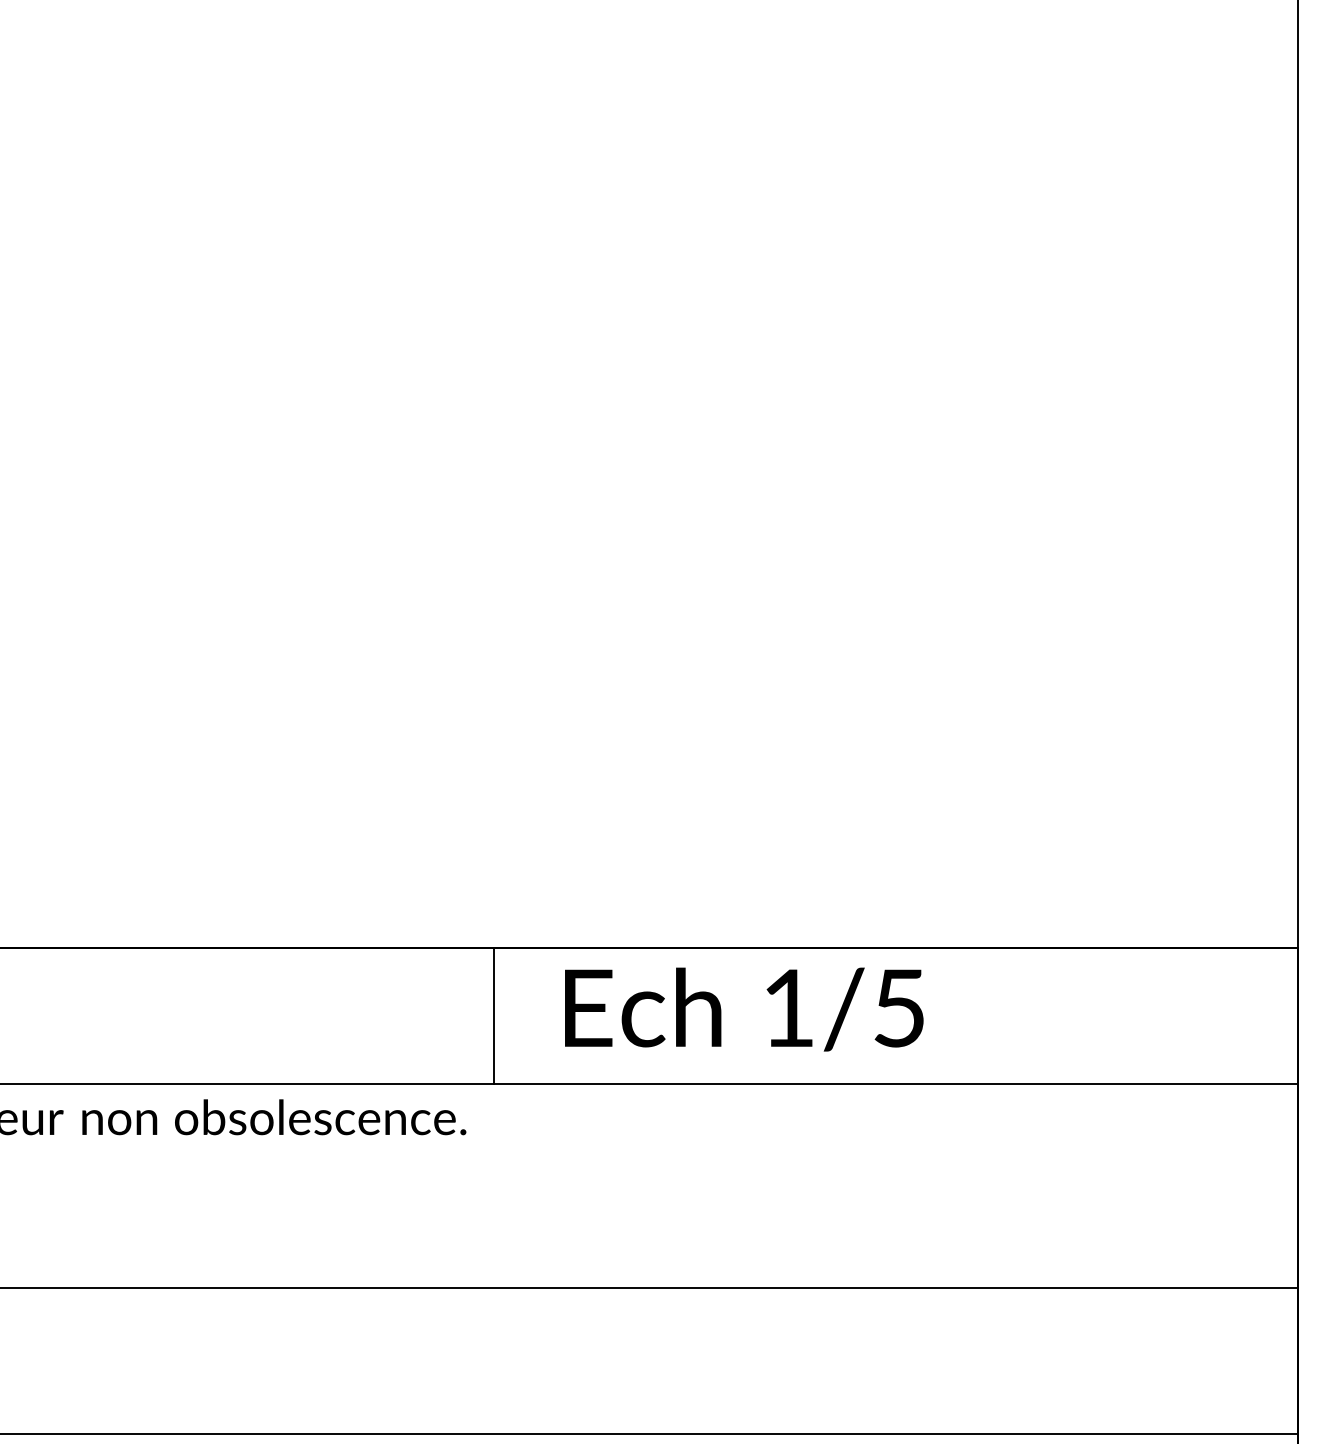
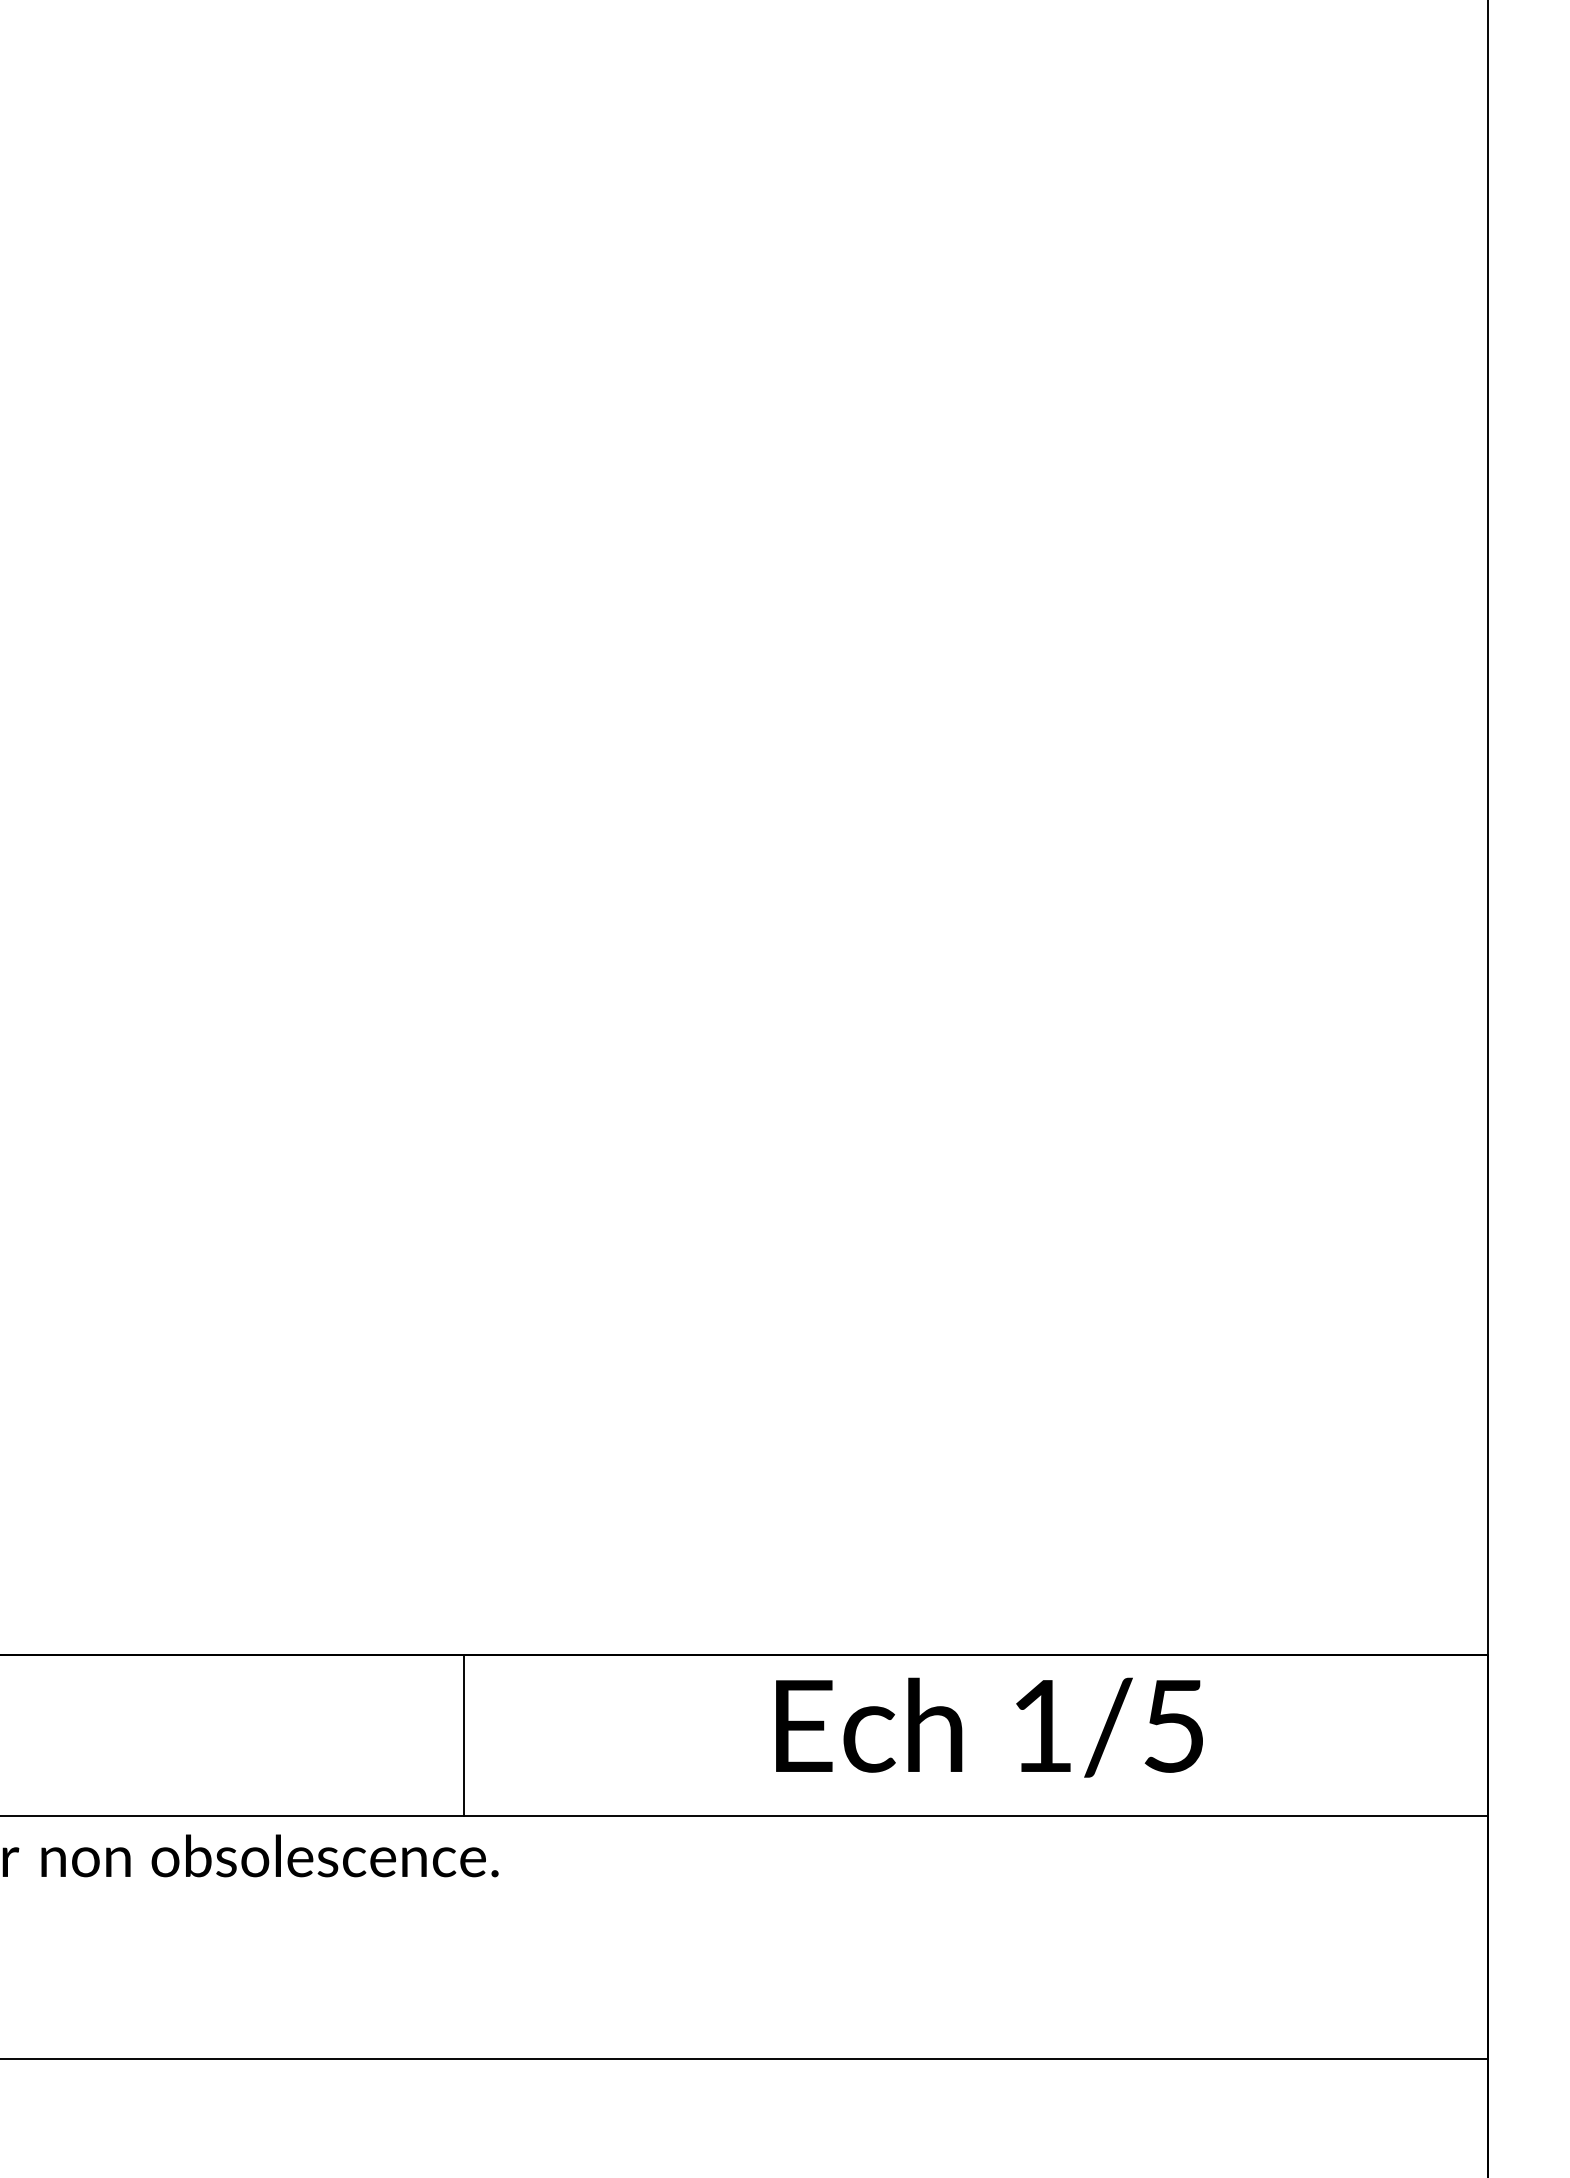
text: (744, 1009) -> (989, 1727), moved
line: (493, 1015) -> (463, 1734), moved

